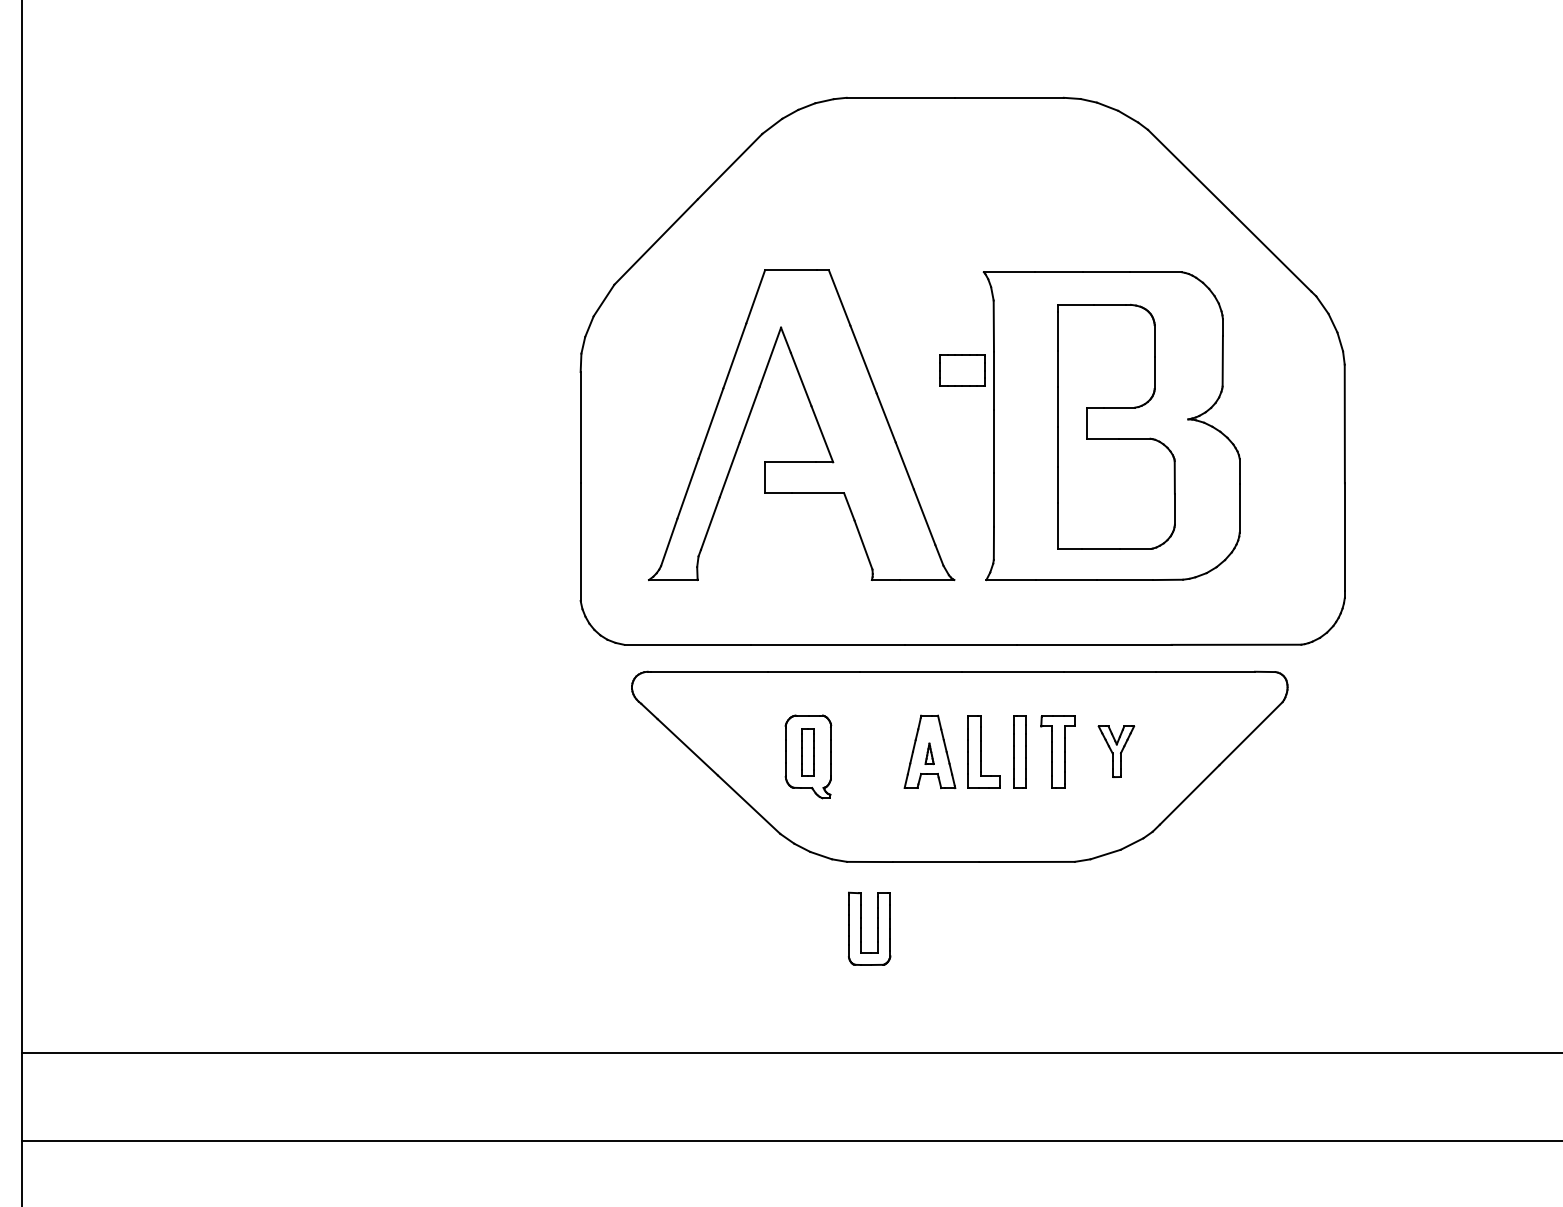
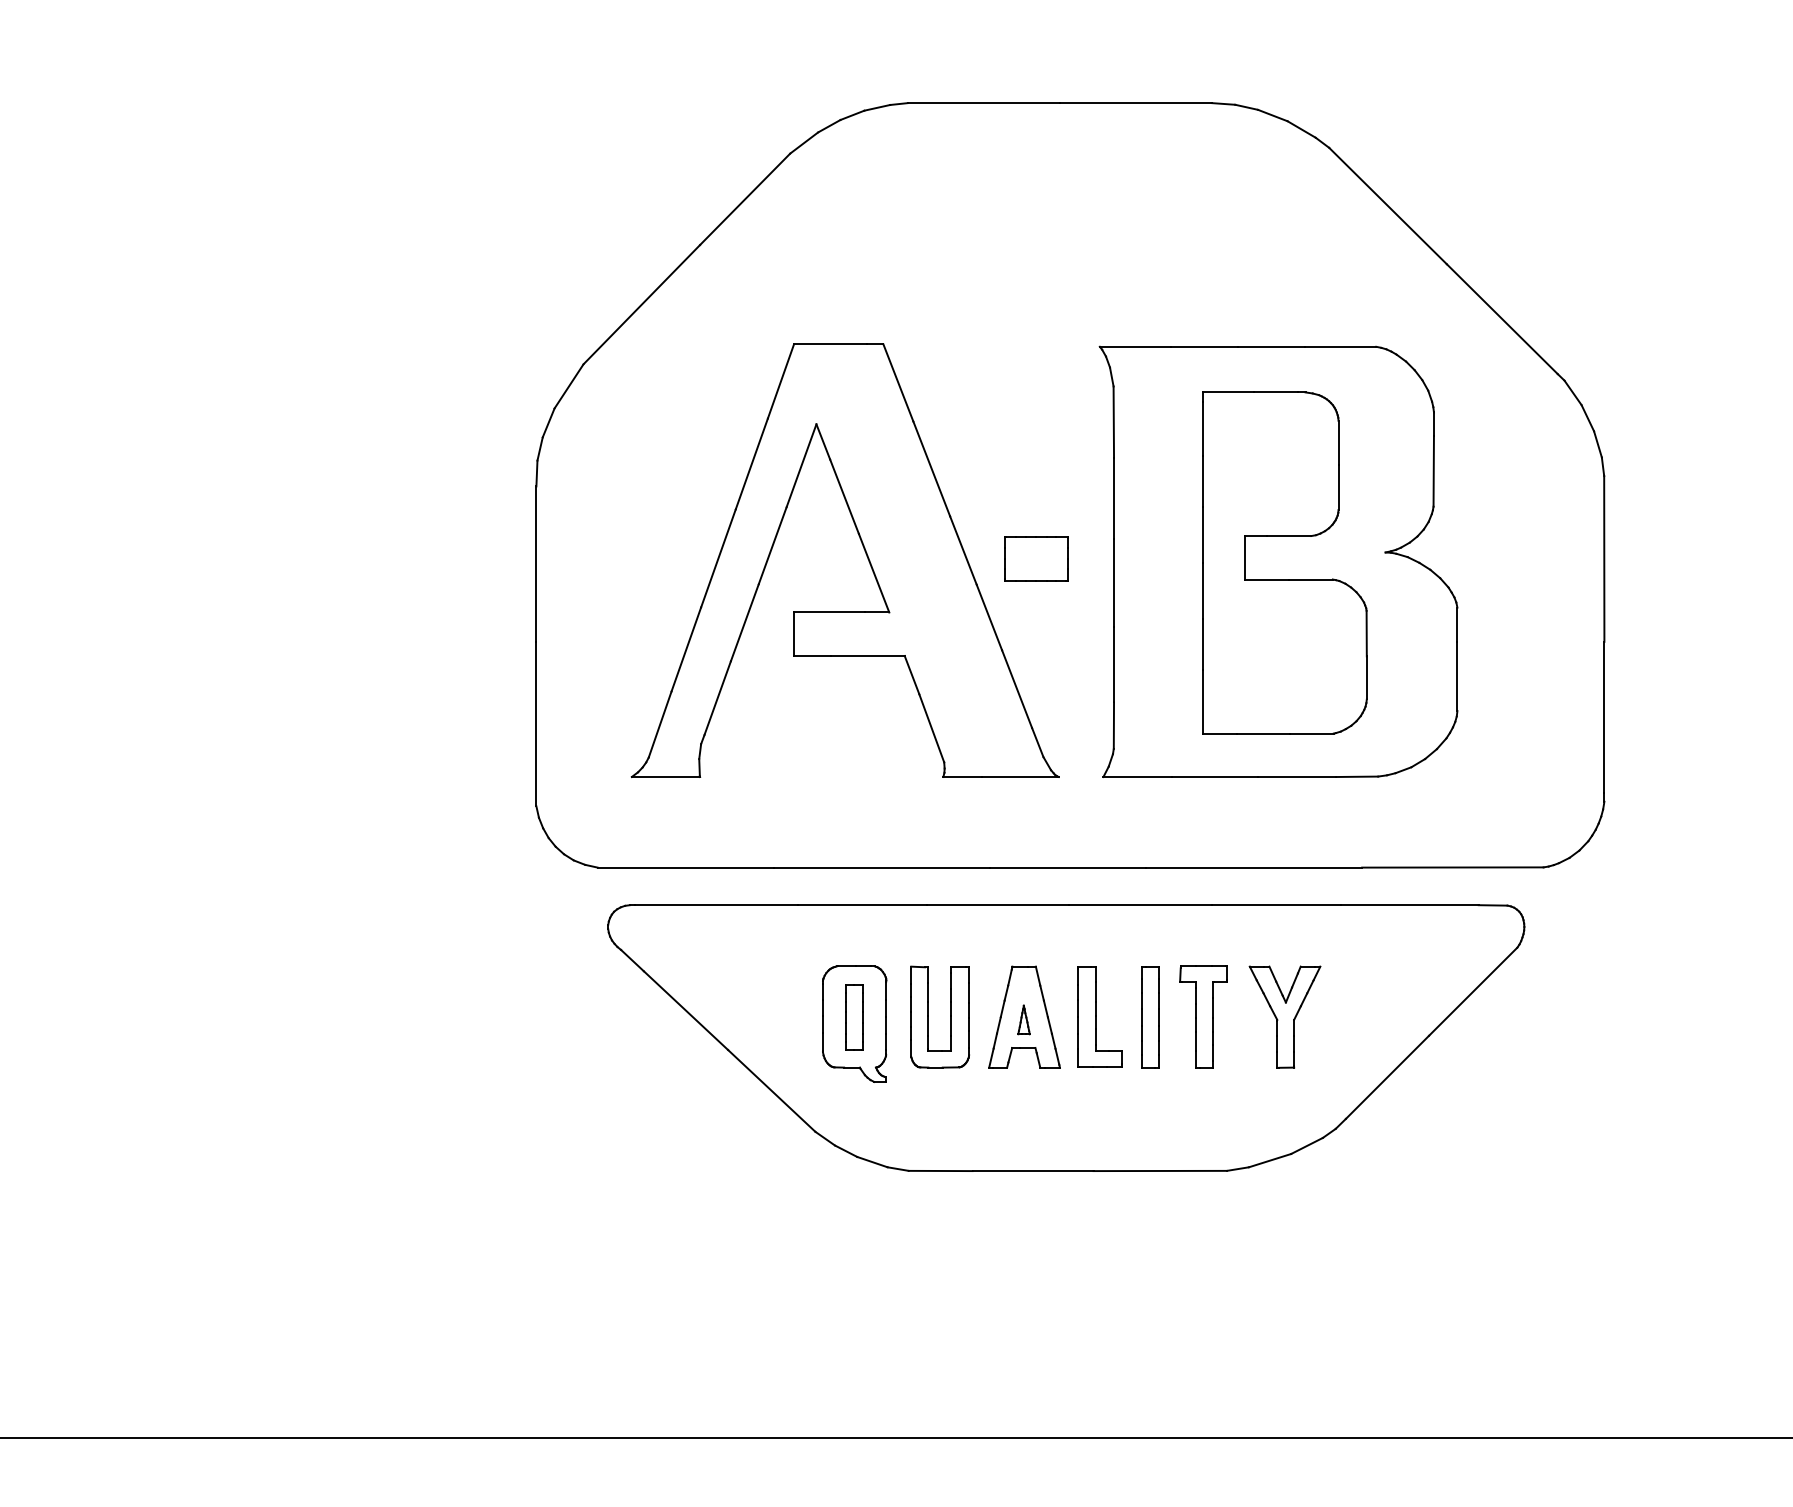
part: (962, 370) -> (1036, 558), moved
part: (1116, 751) -> (1285, 1016), size x1.43
part: (861, 928) -> (928, 1016), moved

